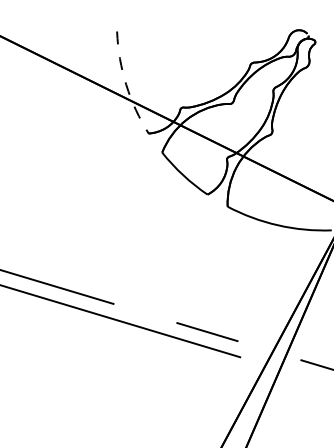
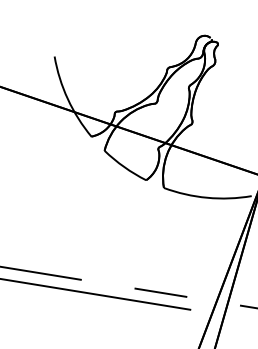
arc: (126, 84) -> (68, 98), dashed -> solid

